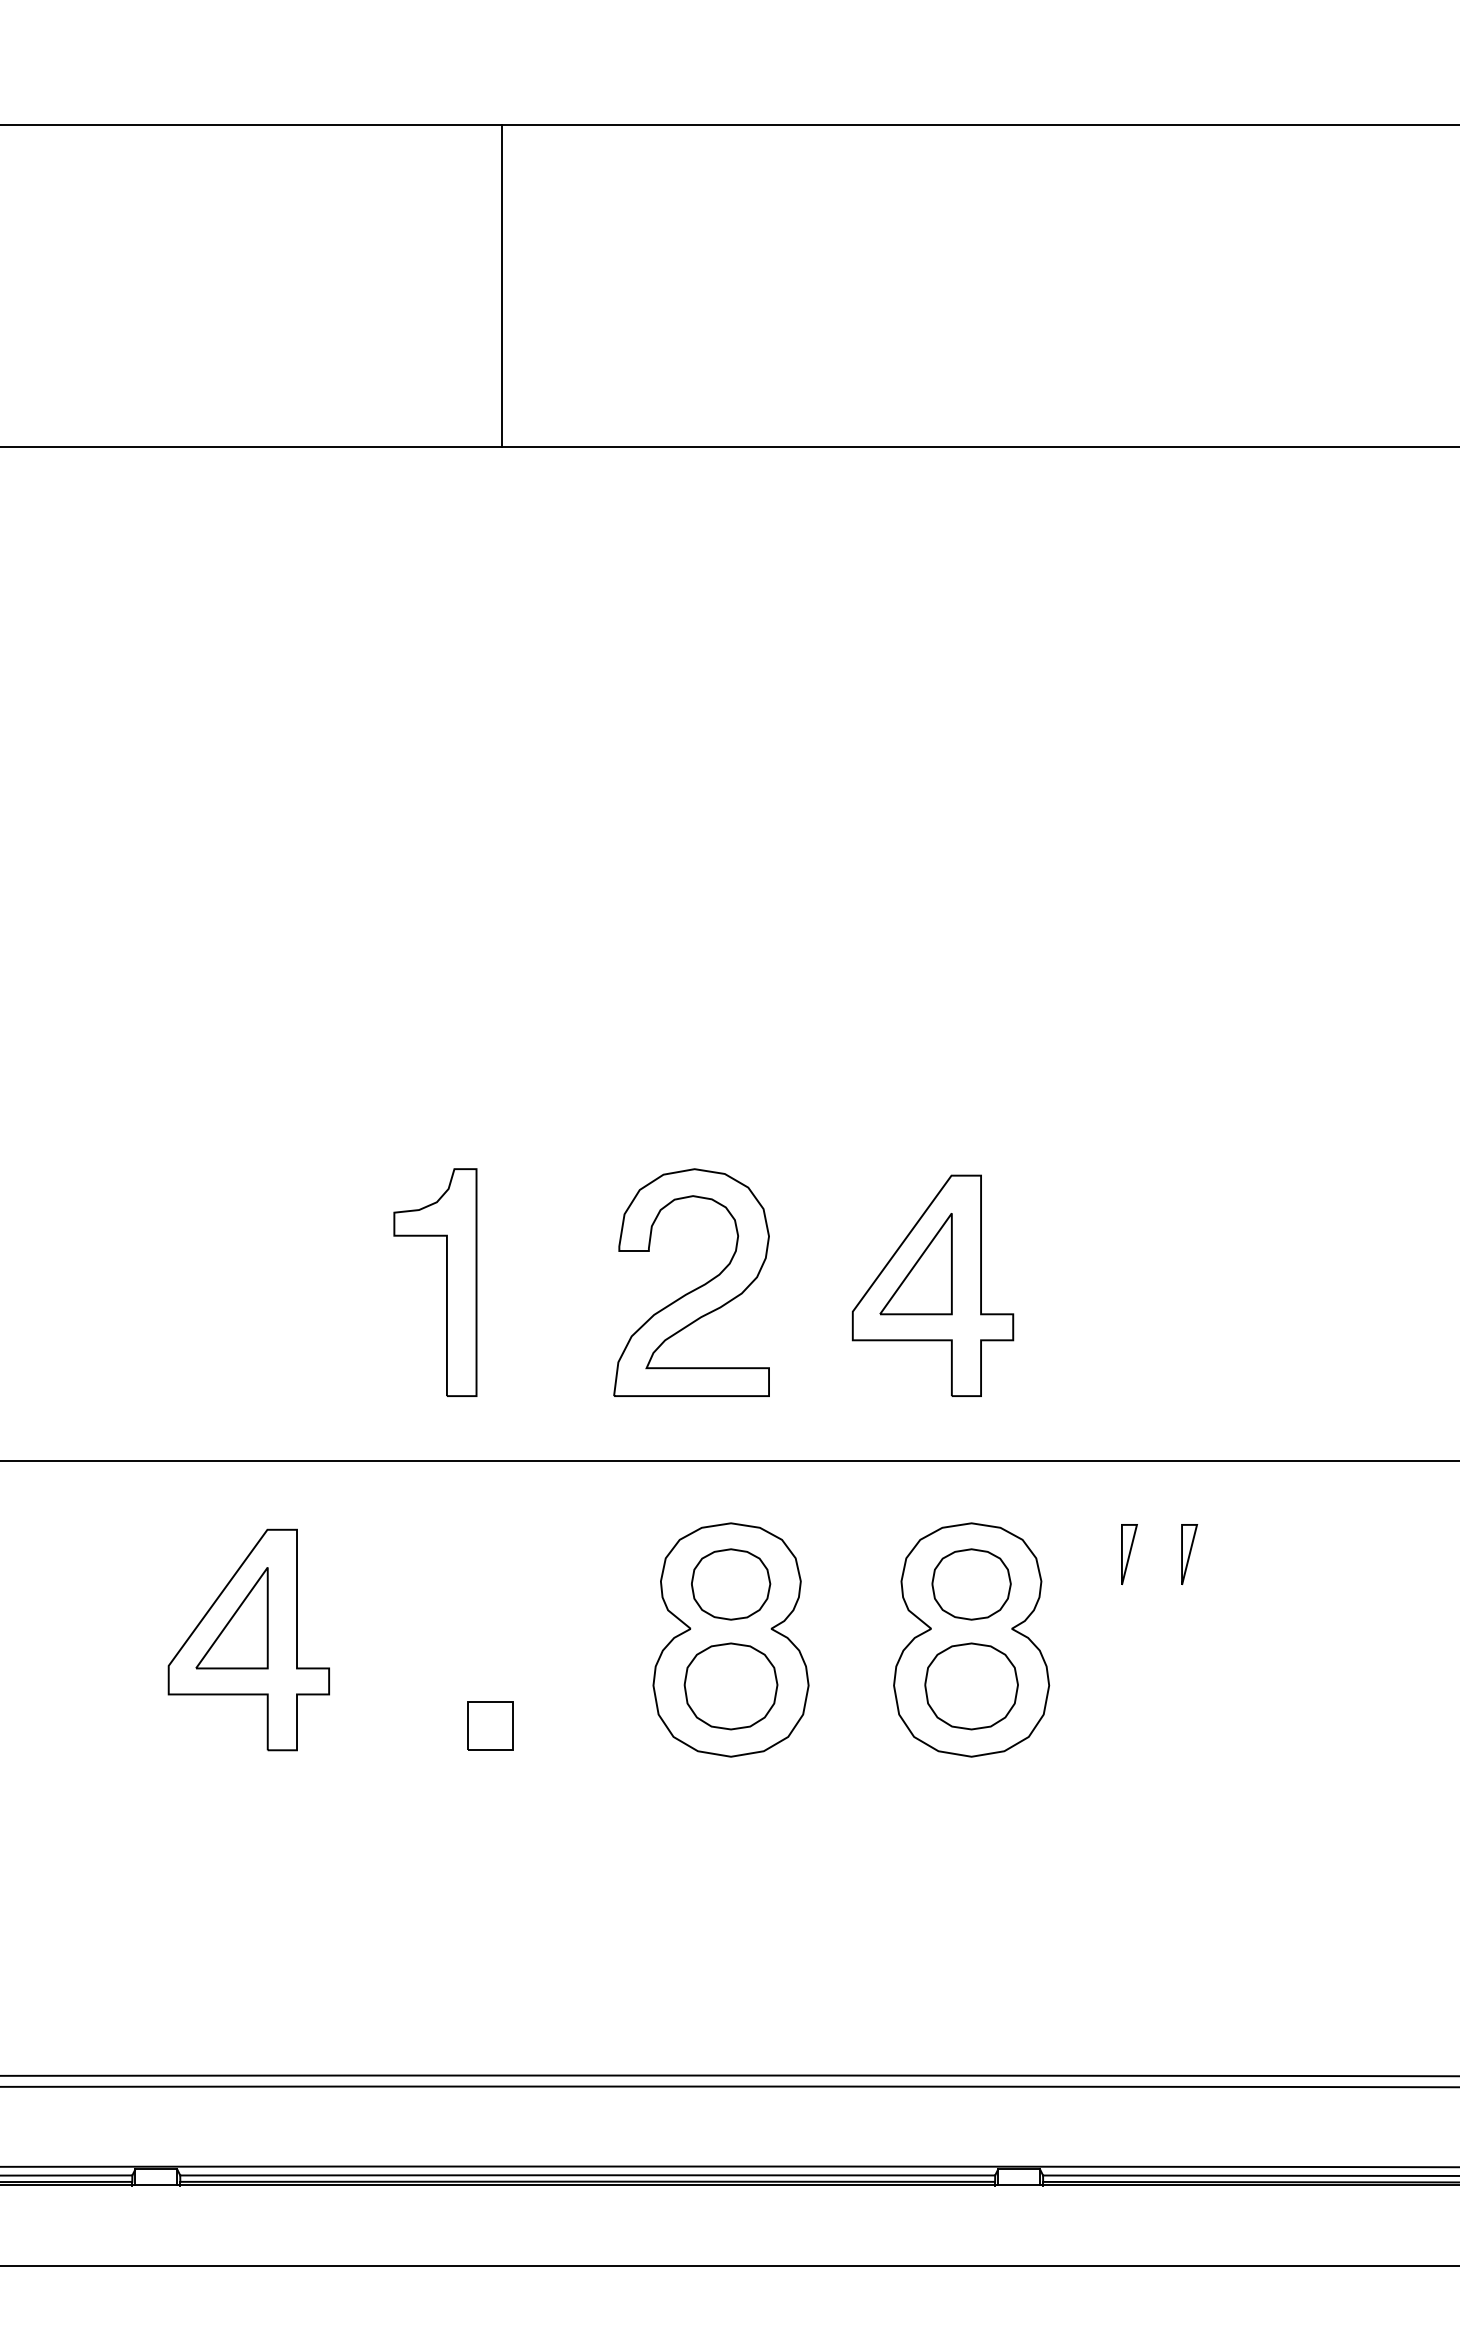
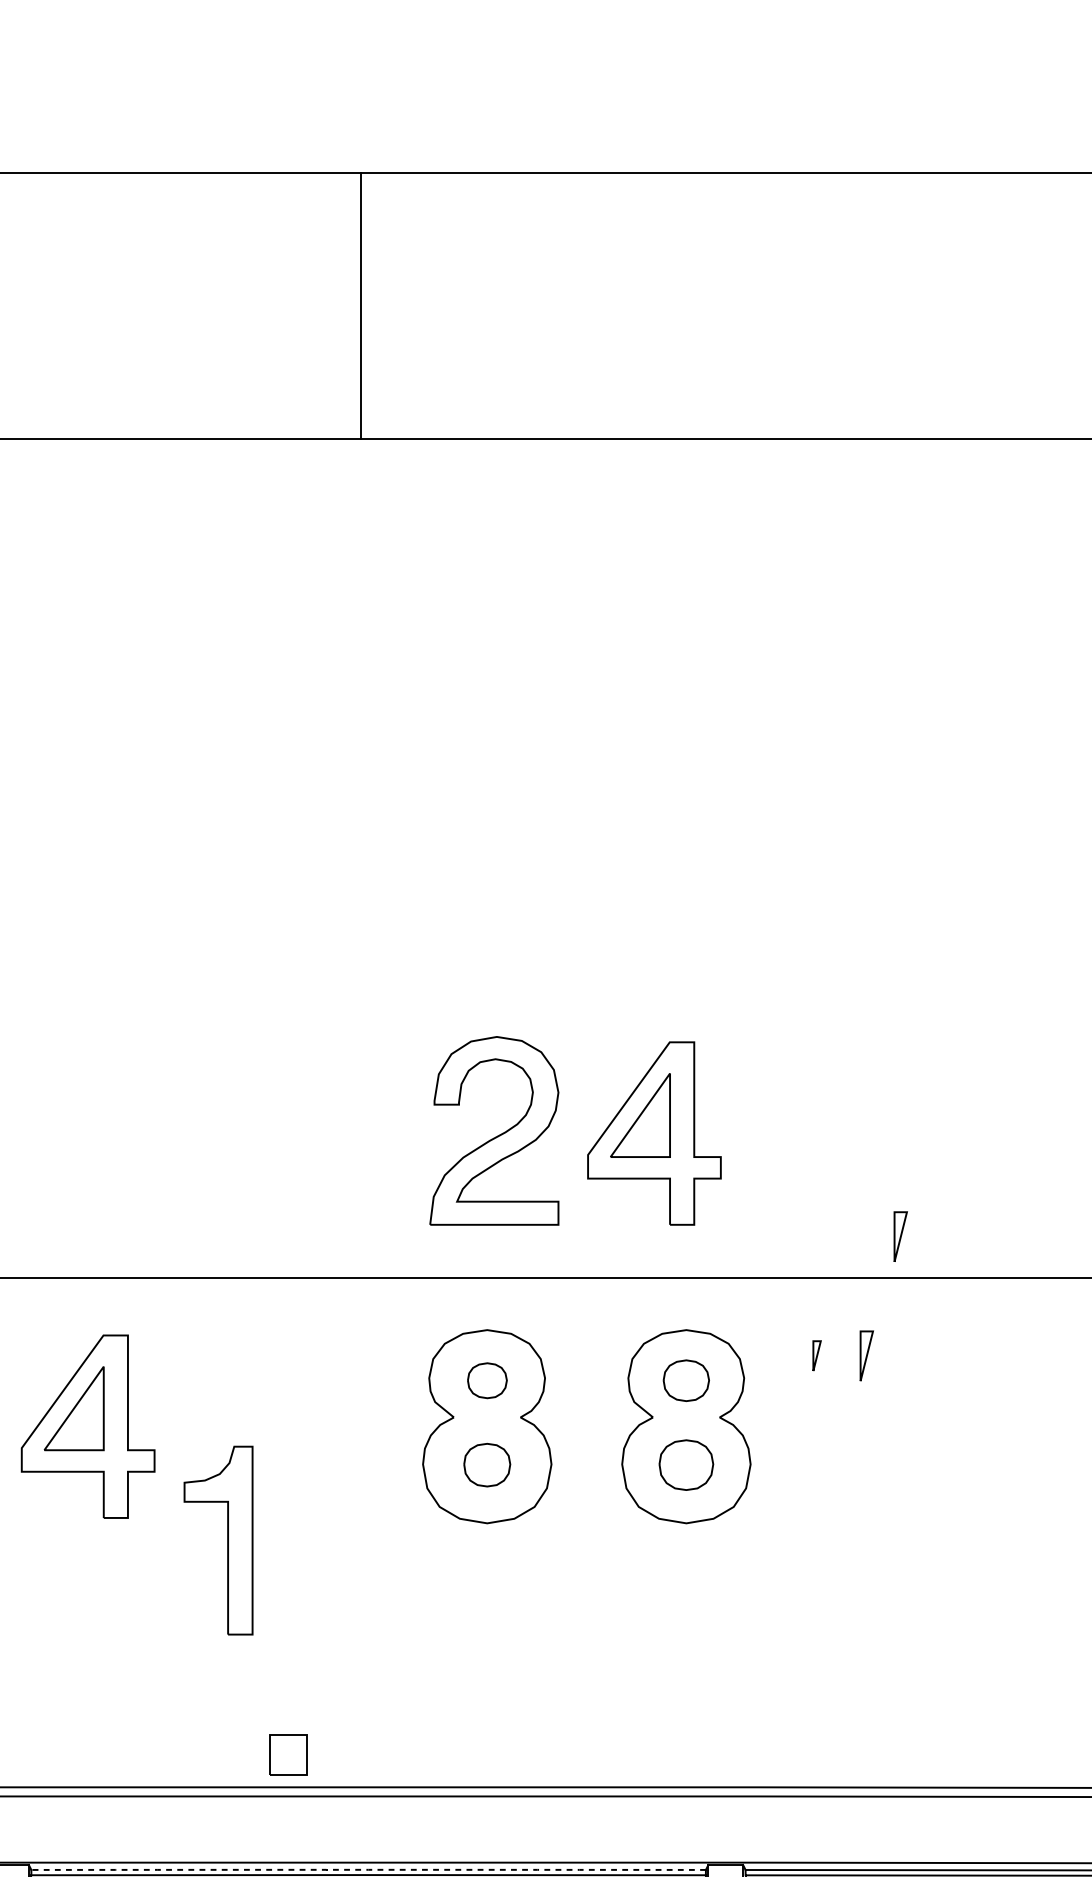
line: (501, 286) -> (361, 306), moved
part: (446, 1282) -> (227, 1540), moved
part: (695, 1288) -> (497, 1135), moved
part: (1230, 1410) -> (900, 1236), added
part: (1129, 1554) -> (817, 1355), size x0.6
part: (731, 1584) -> (487, 1380), size x0.6
part: (971, 1584) -> (686, 1380), size x0.7
part: (730, 1686) -> (486, 1465), size x0.6
part: (971, 1686) -> (686, 1465), size x0.7
part: (490, 1725) -> (288, 1754), moved
arc: (587, 2175) -> (368, 1869), solid -> dashed

